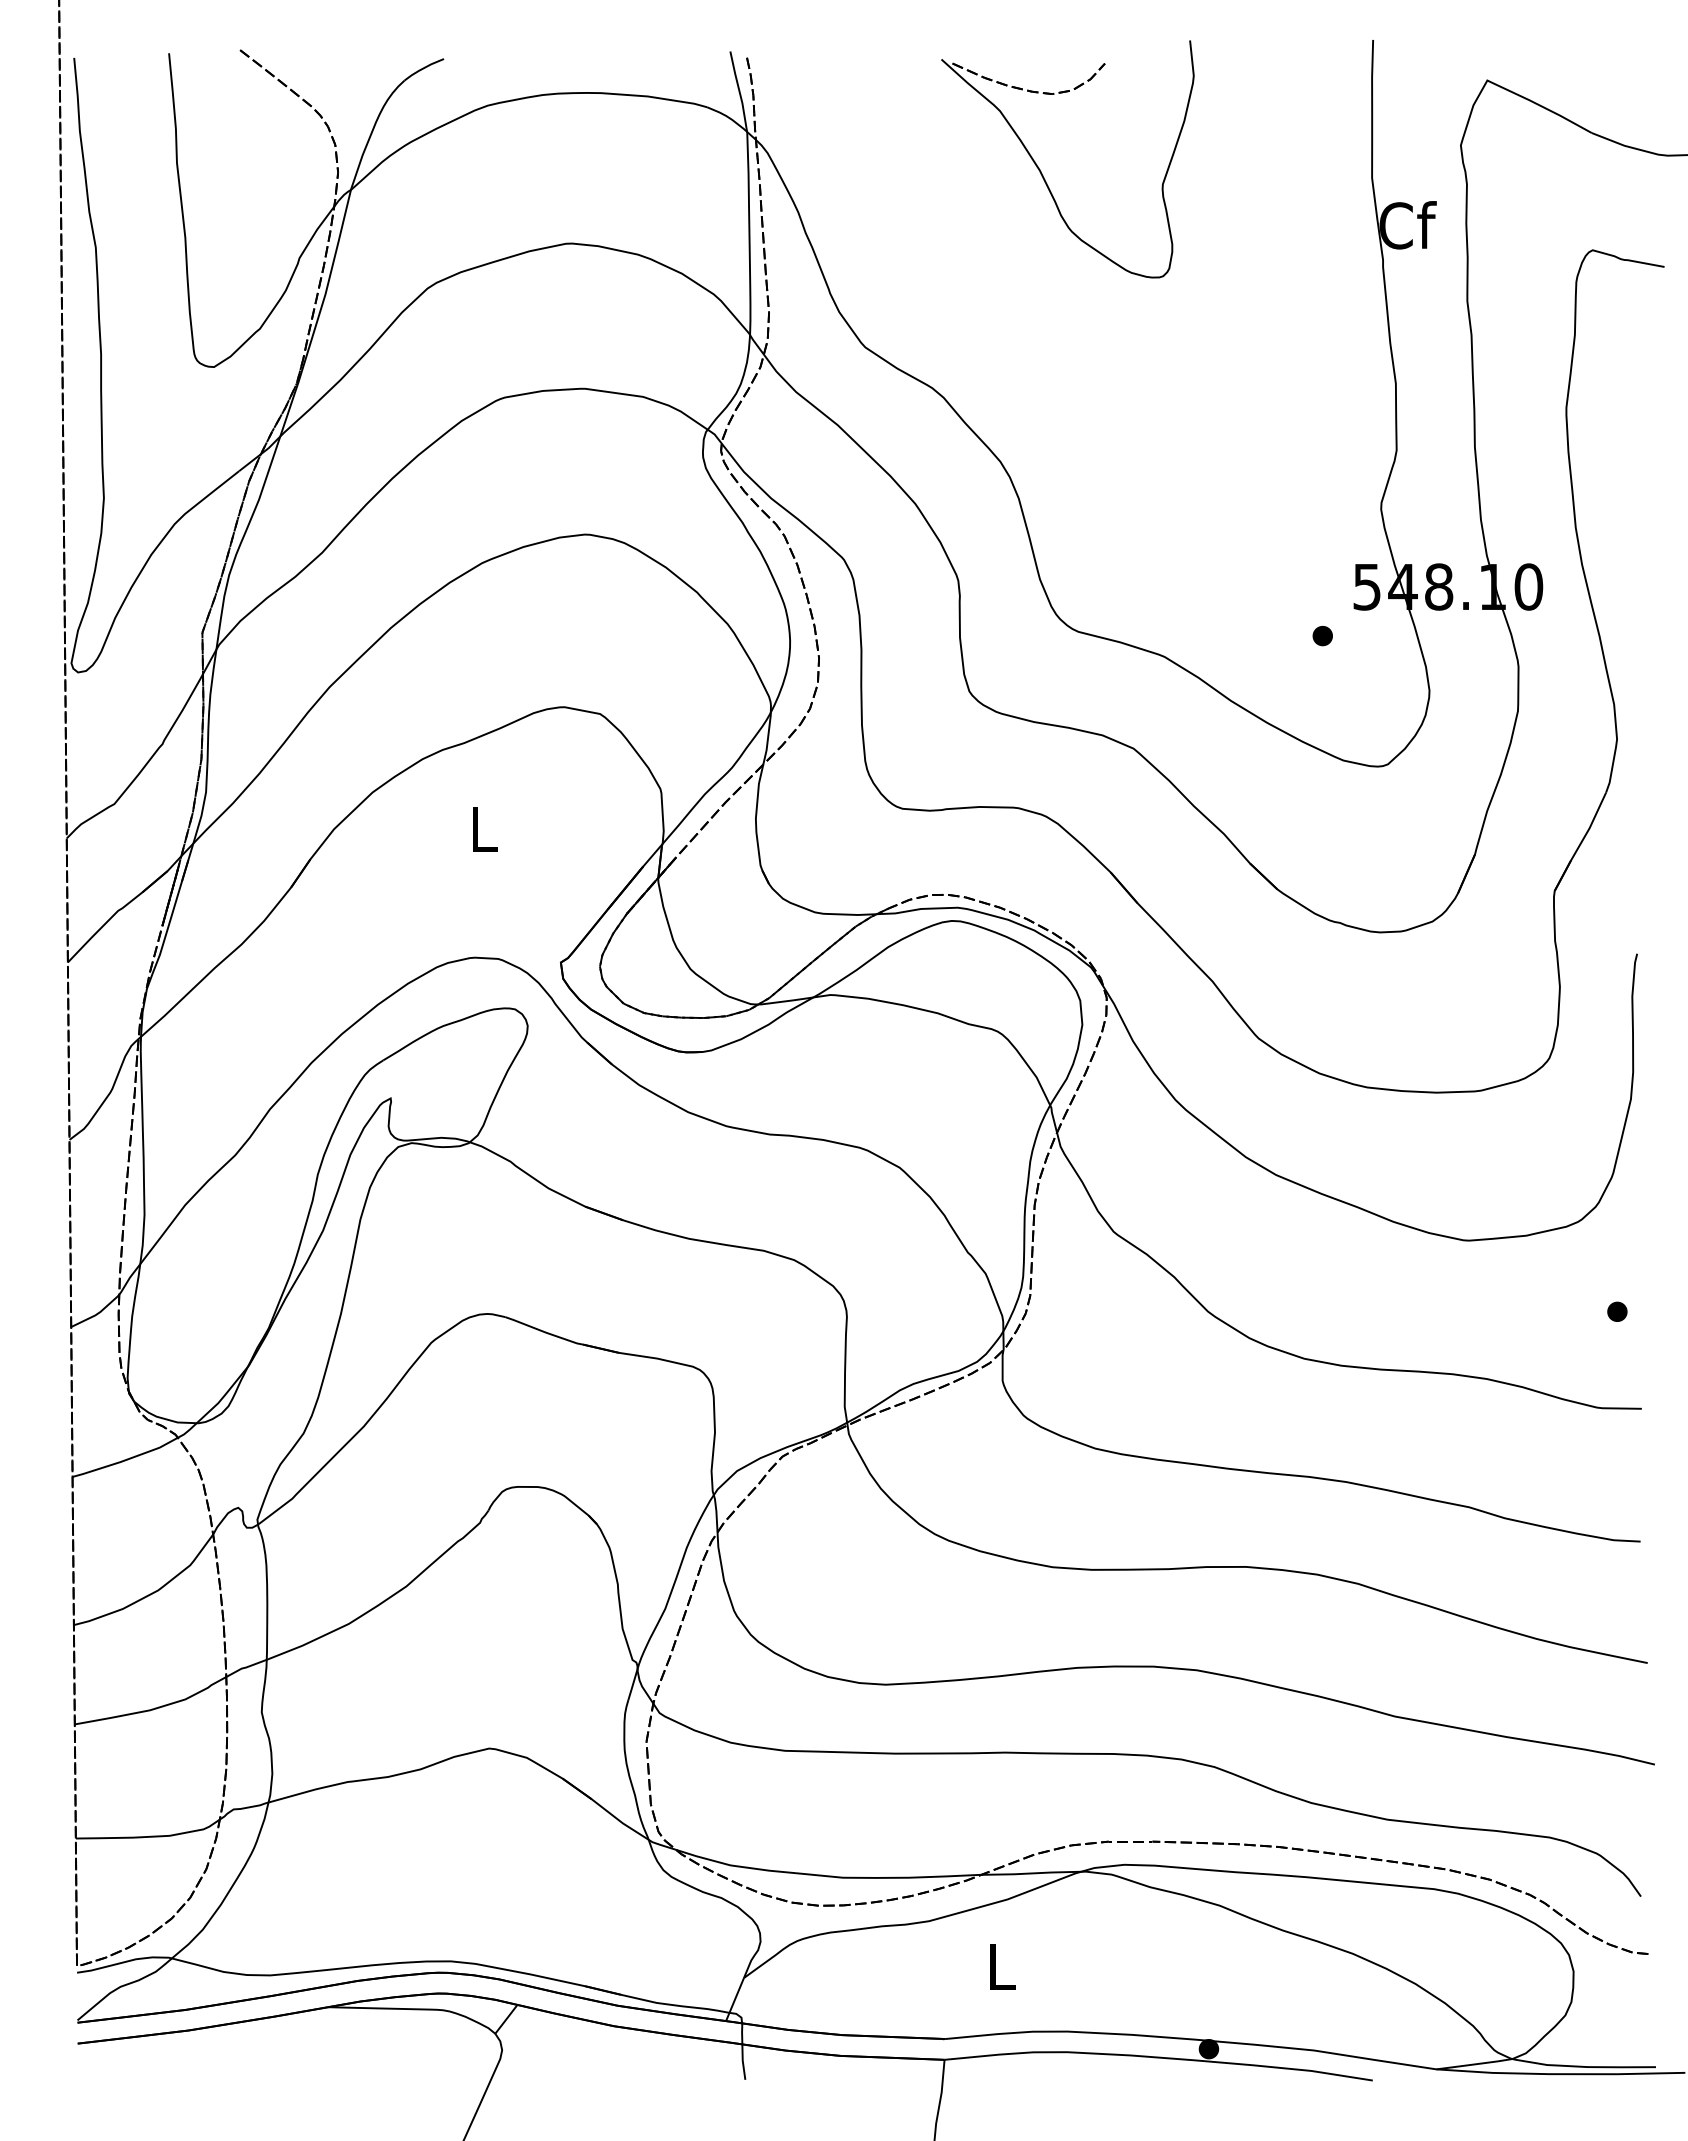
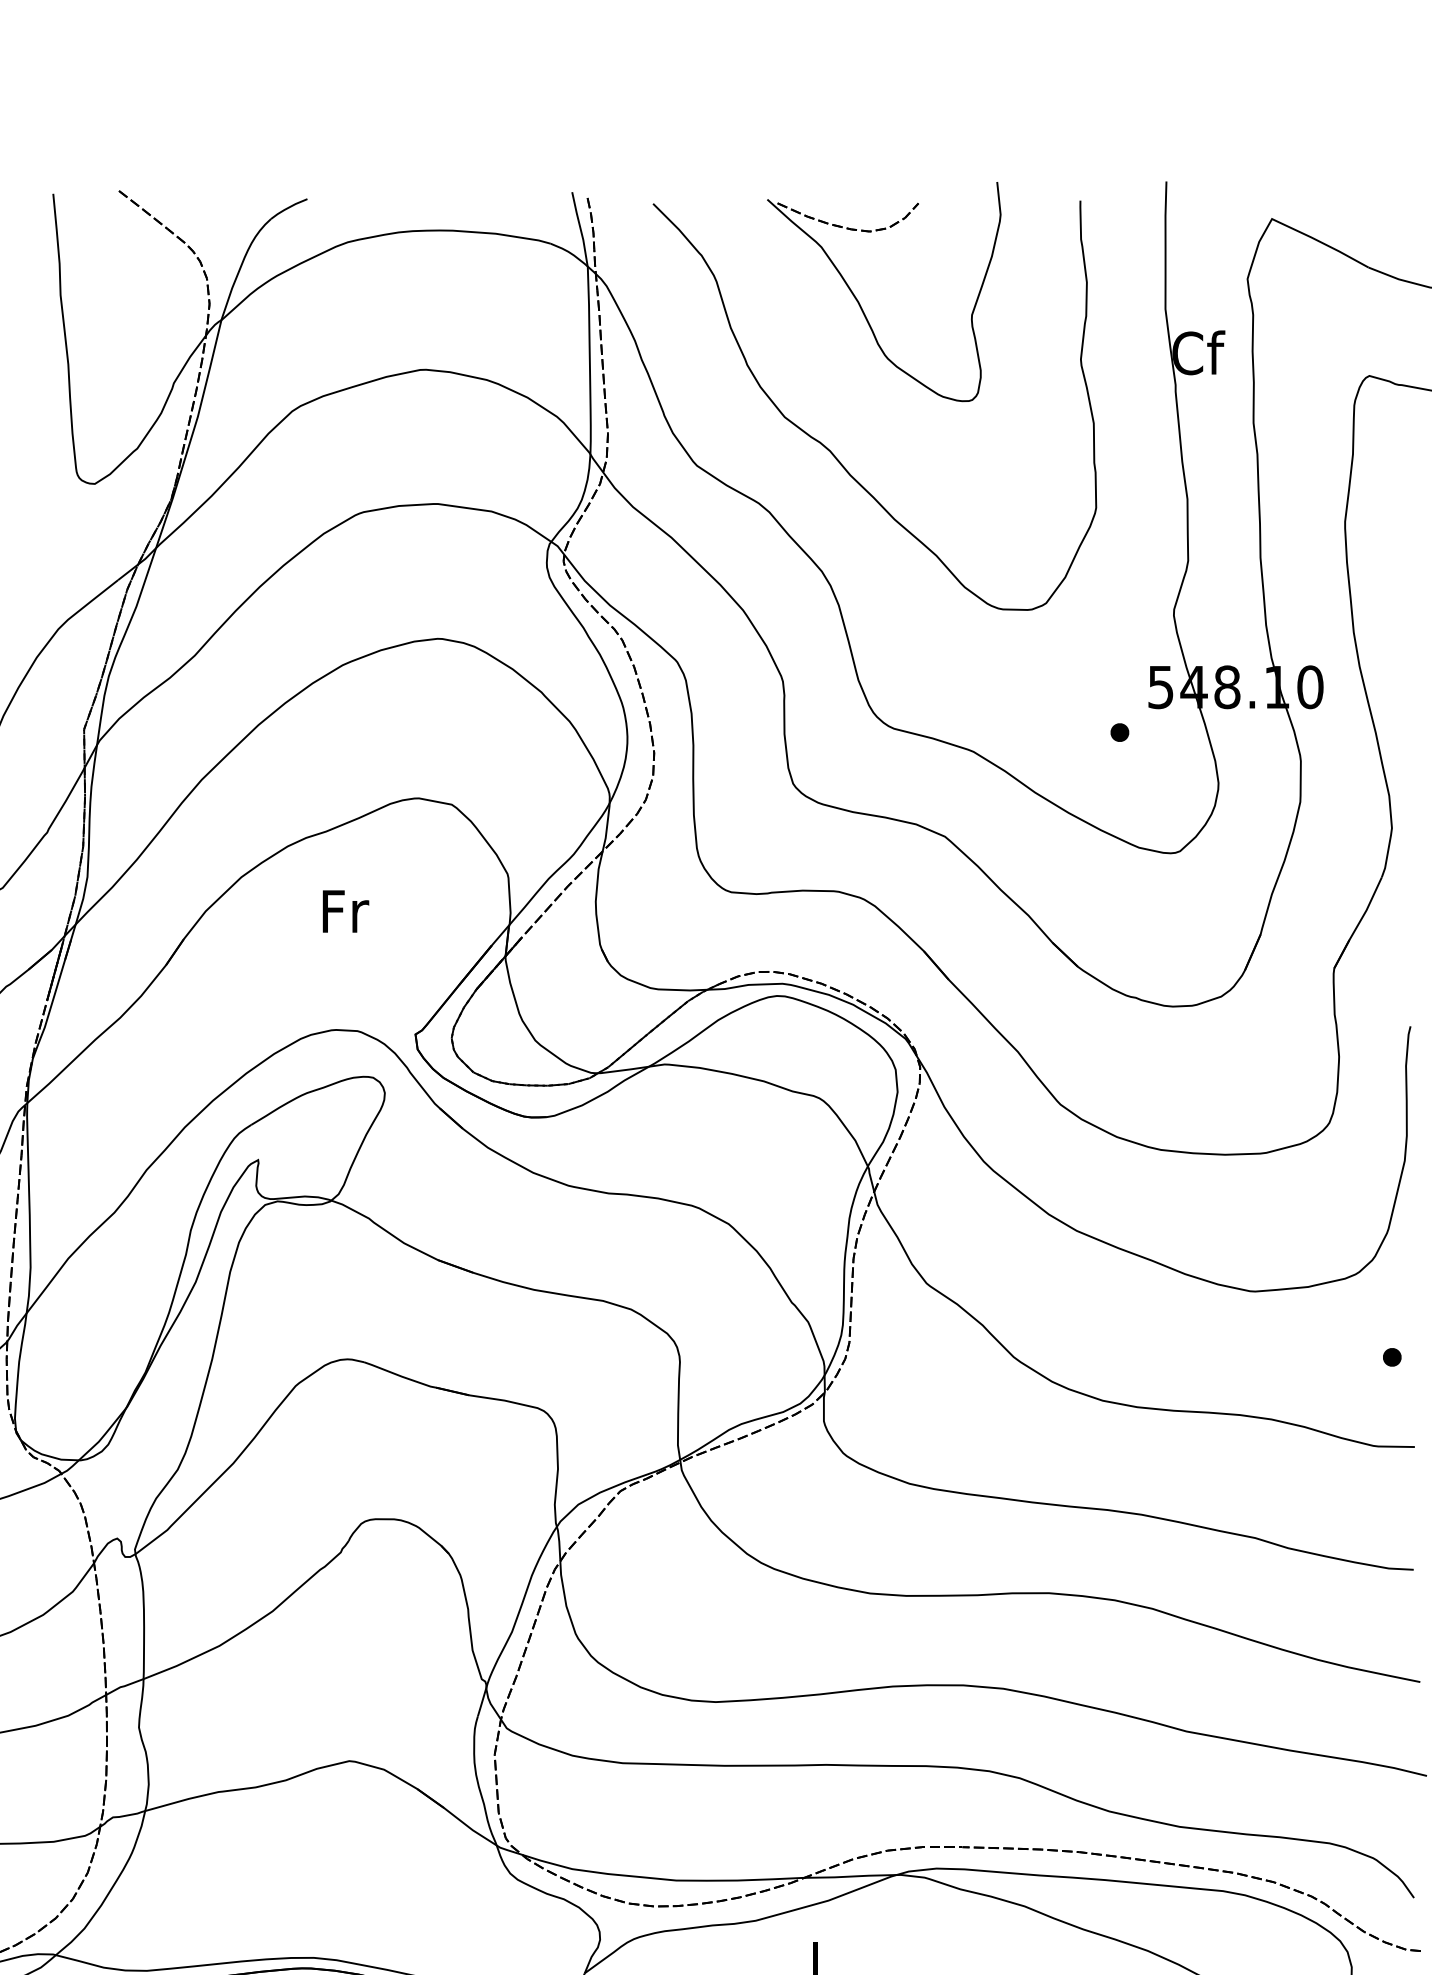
curve: (1009, 330) -> (830, 450), added
text: (485, 829) -> (345, 911), L -> Fr

